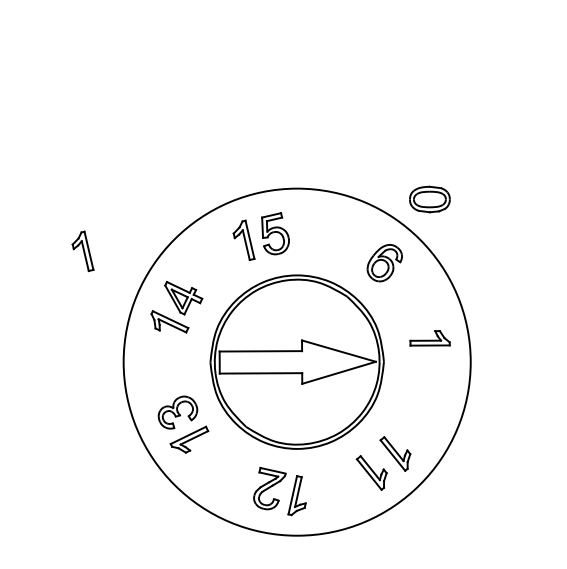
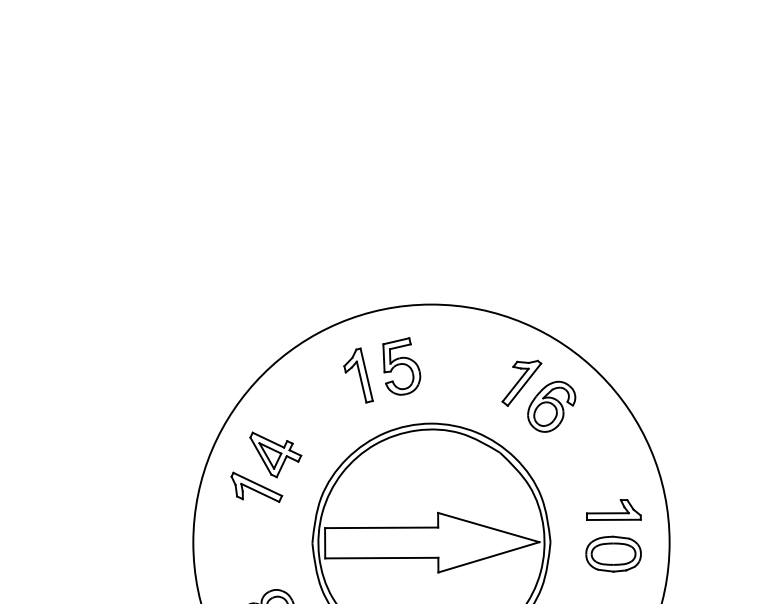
part: (429, 199) -> (613, 554), moved
part: (362, 245) -> (521, 382), added
part: (82, 251) -> (136, 390), removed

